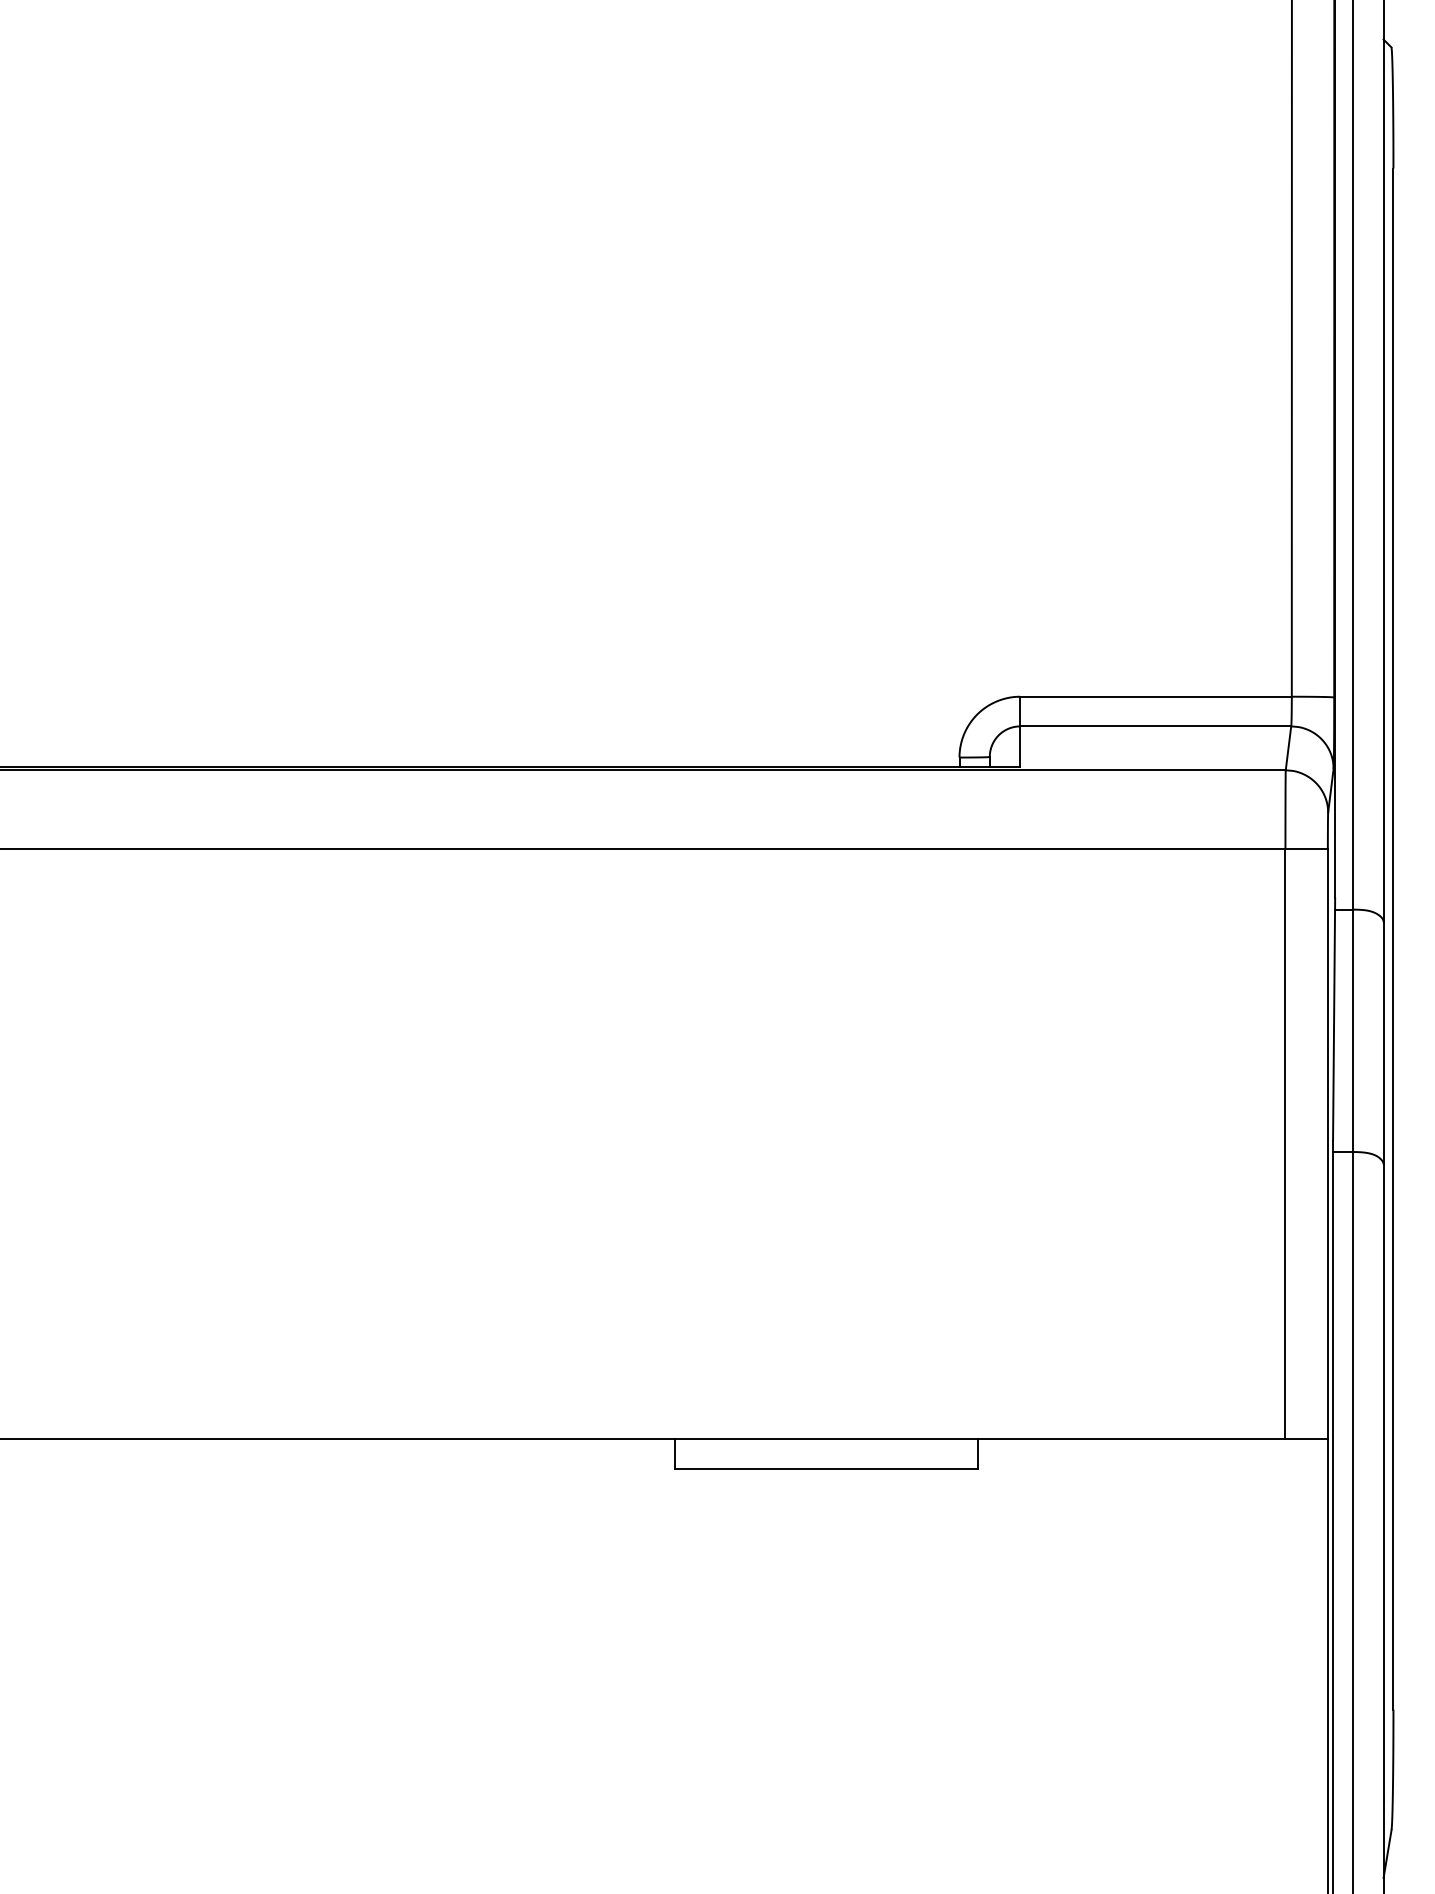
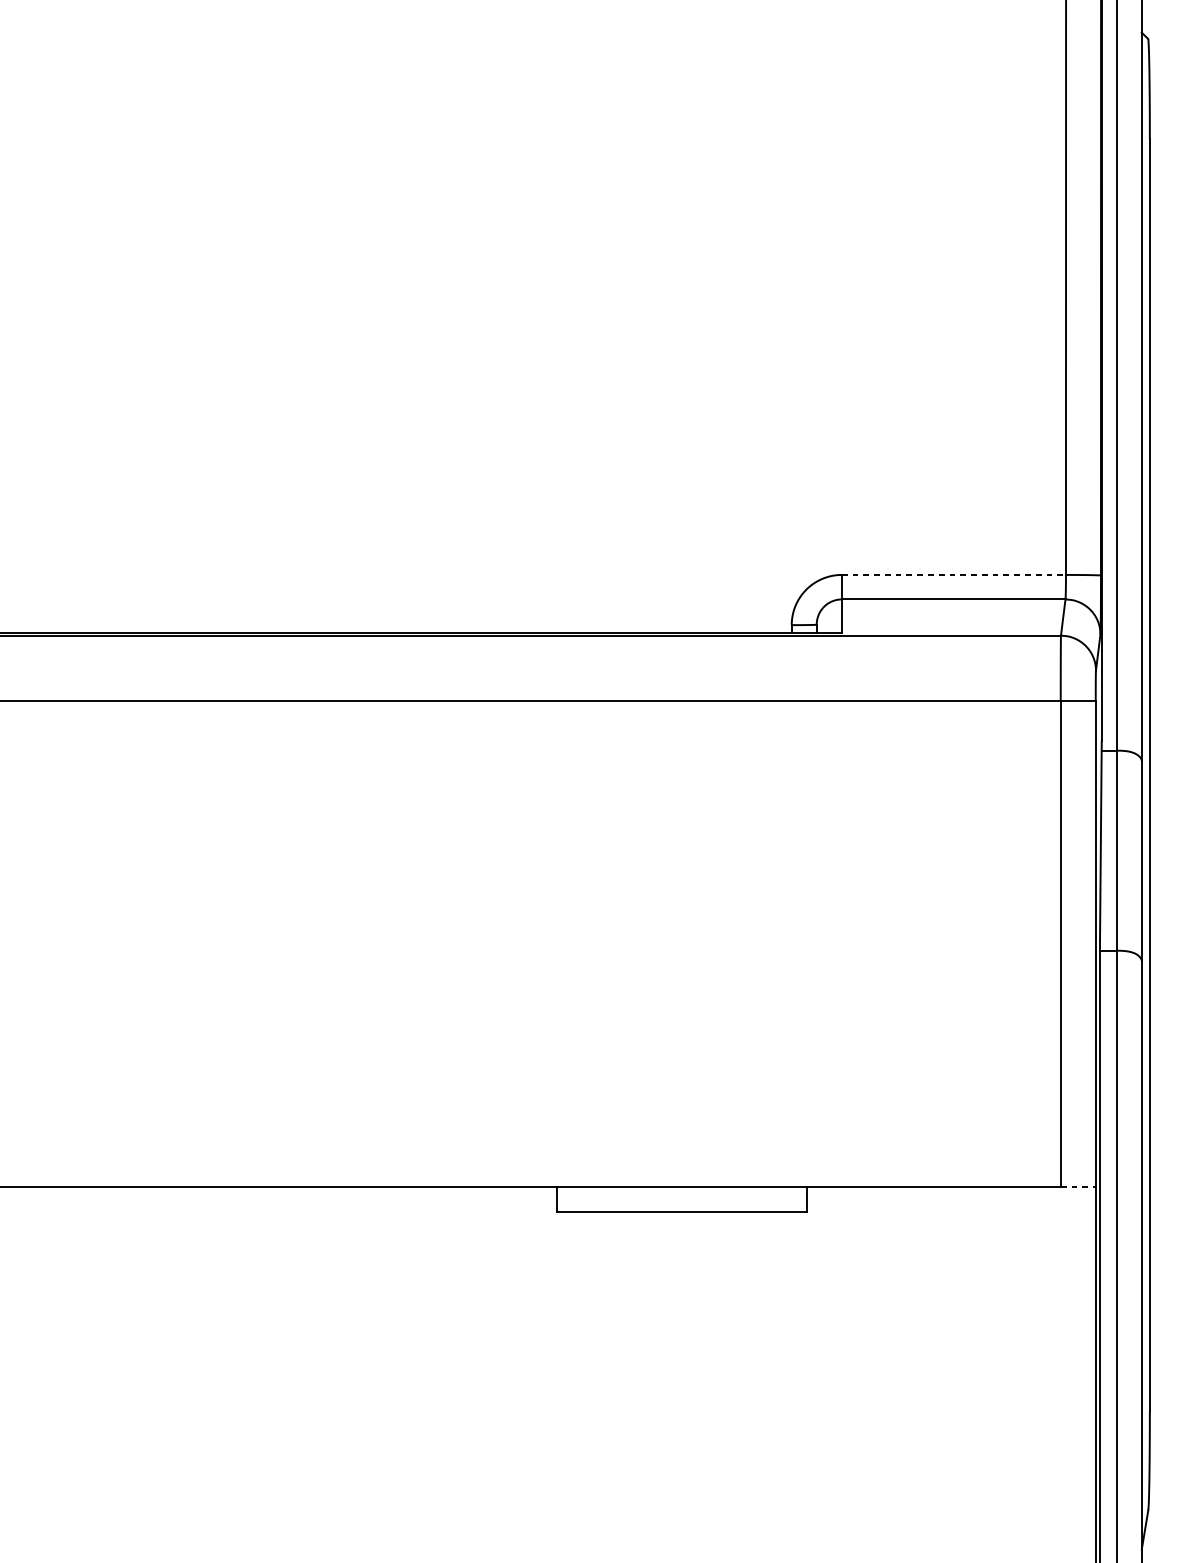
line: (1155, 696) -> (953, 574), solid -> dashed
line: (1307, 1438) -> (1078, 1187), solid -> dashed

